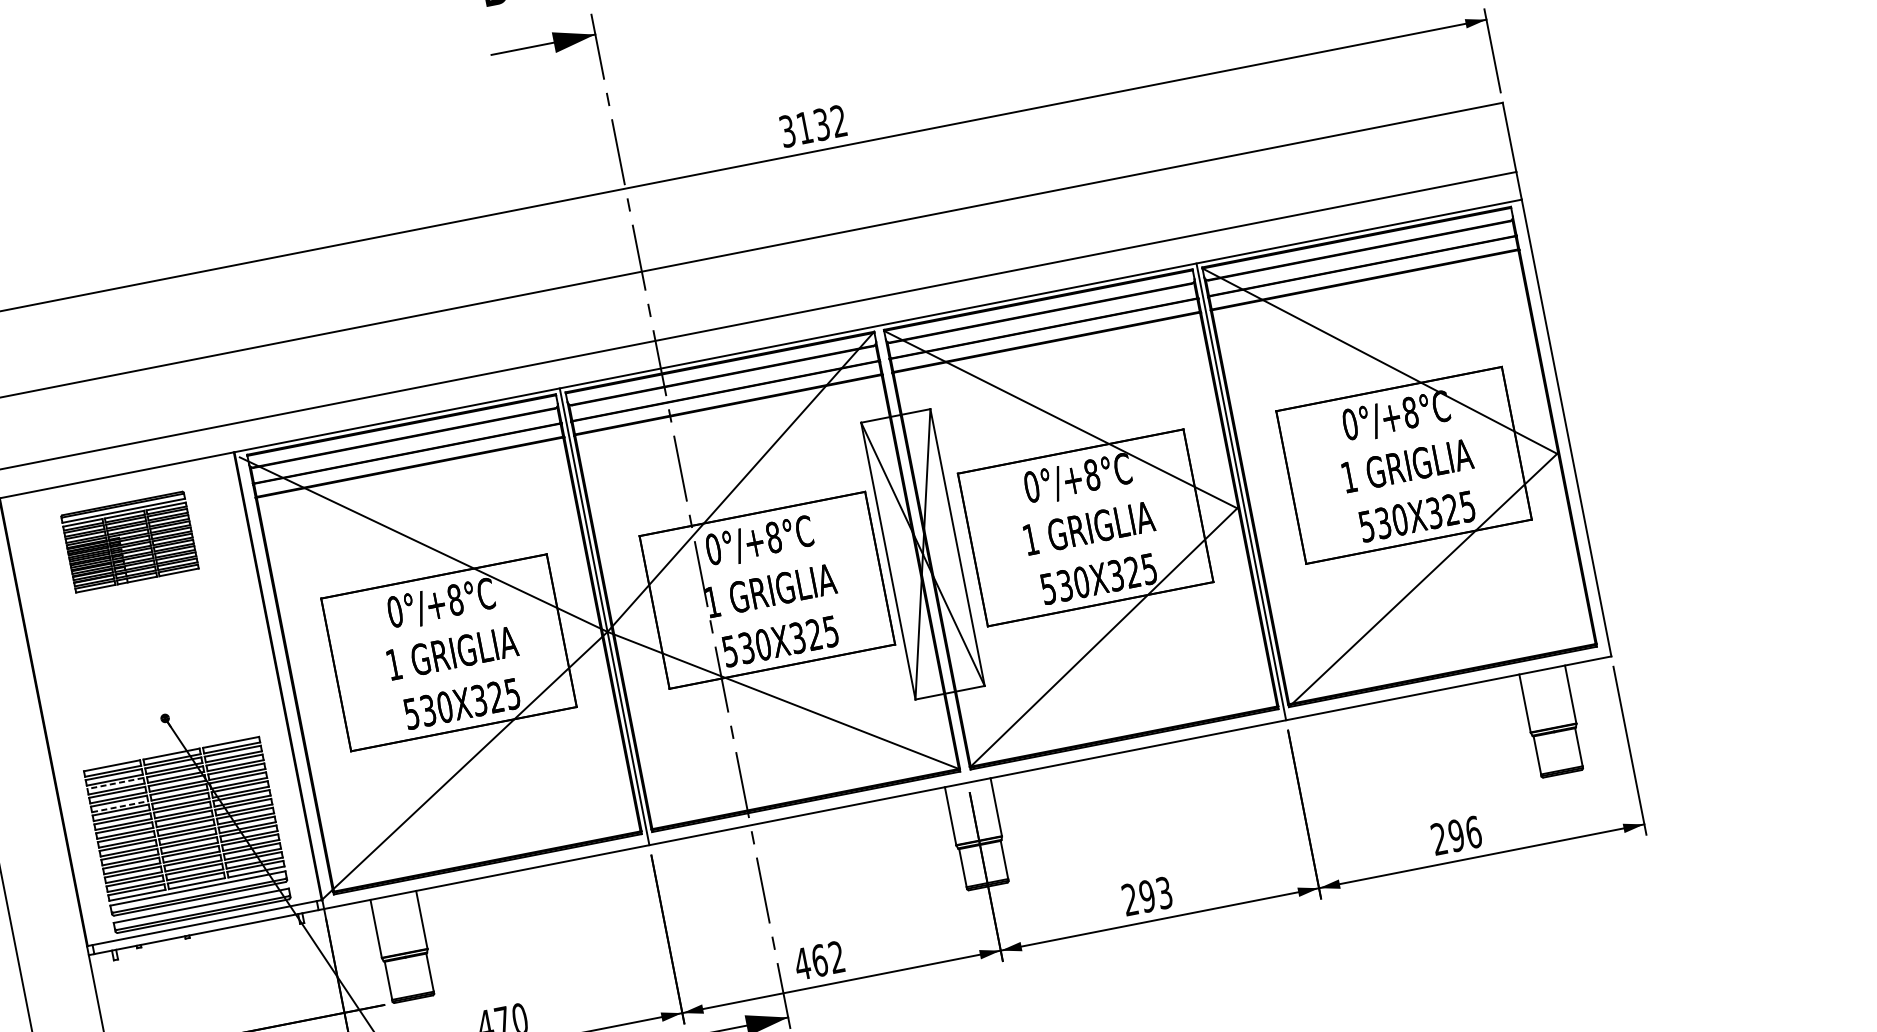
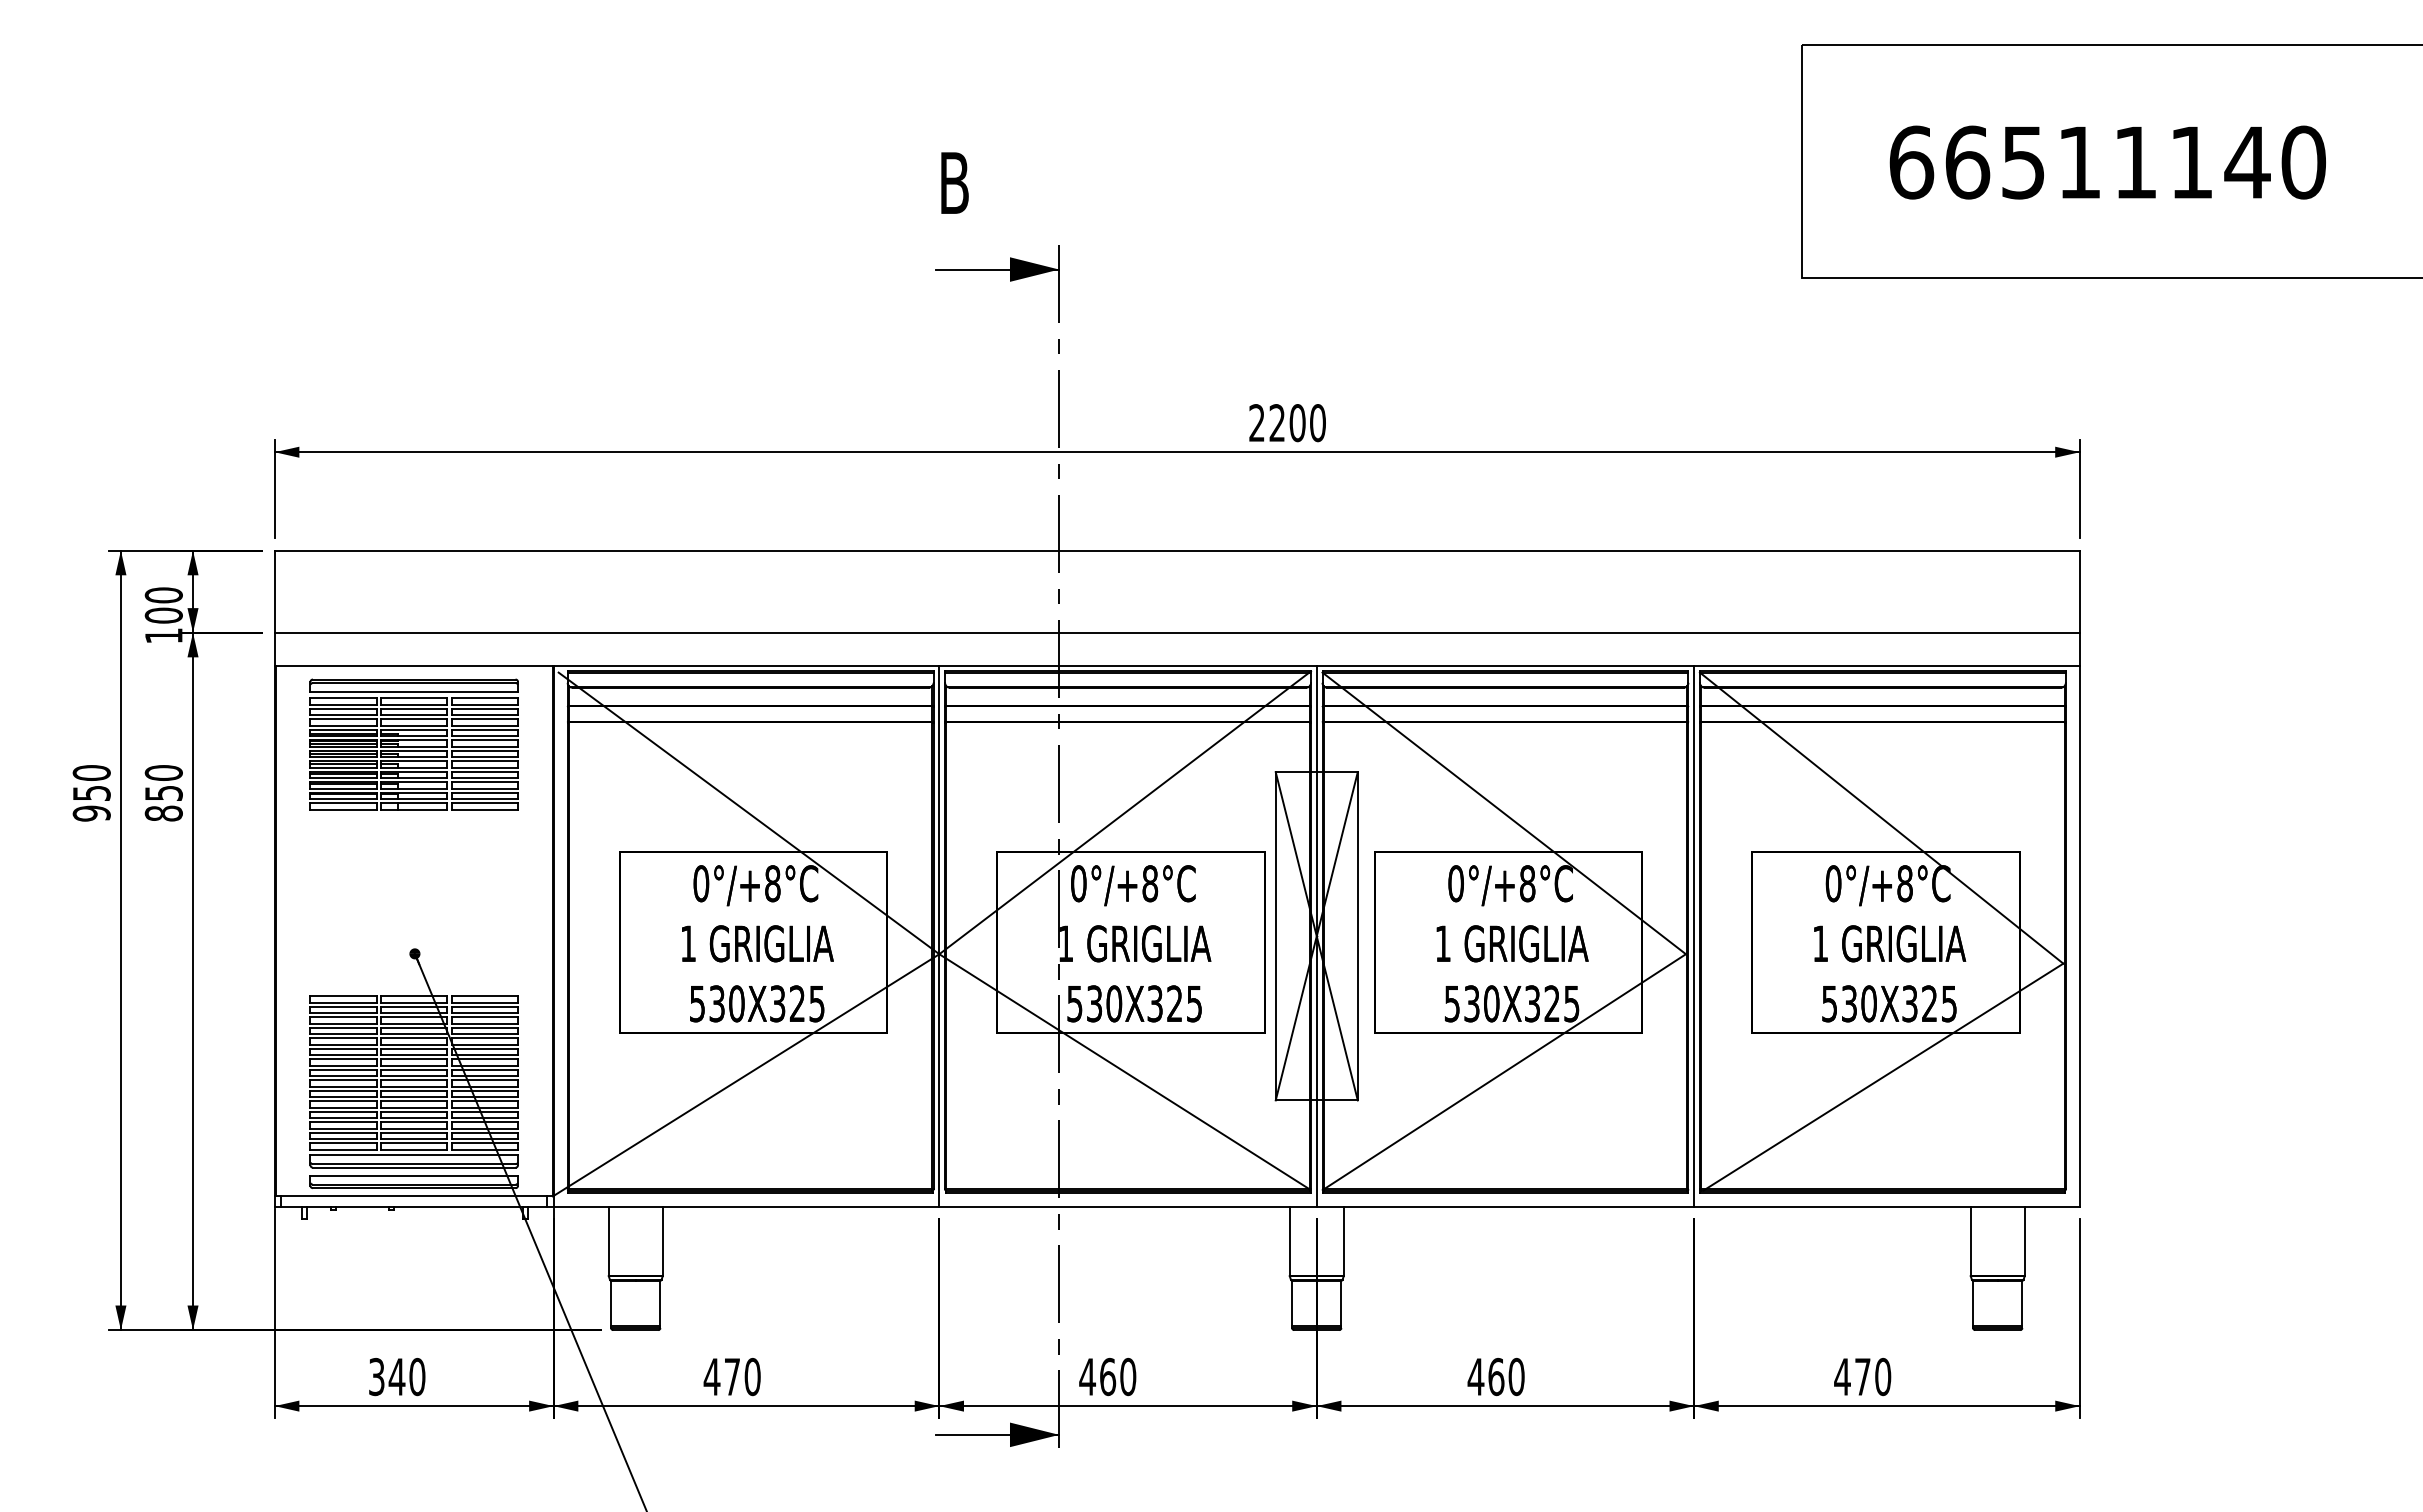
text: (813, 126) -> (1287, 423), 3132 -> 2200
part: (129, 542) -> (413, 744), size x1.43
line: (922, 554) -> (1316, 936), added
line: (115, 783) -> (343, 1017), dashed -> solid
line: (120, 806) -> (344, 1044), dashed -> solid
text: (1456, 835) -> (1862, 1376), 296 -> 470
text: (1146, 896) -> (1495, 1376), 293 -> 460
text: (837, 956) -> (1128, 1376), 462 -> 460

